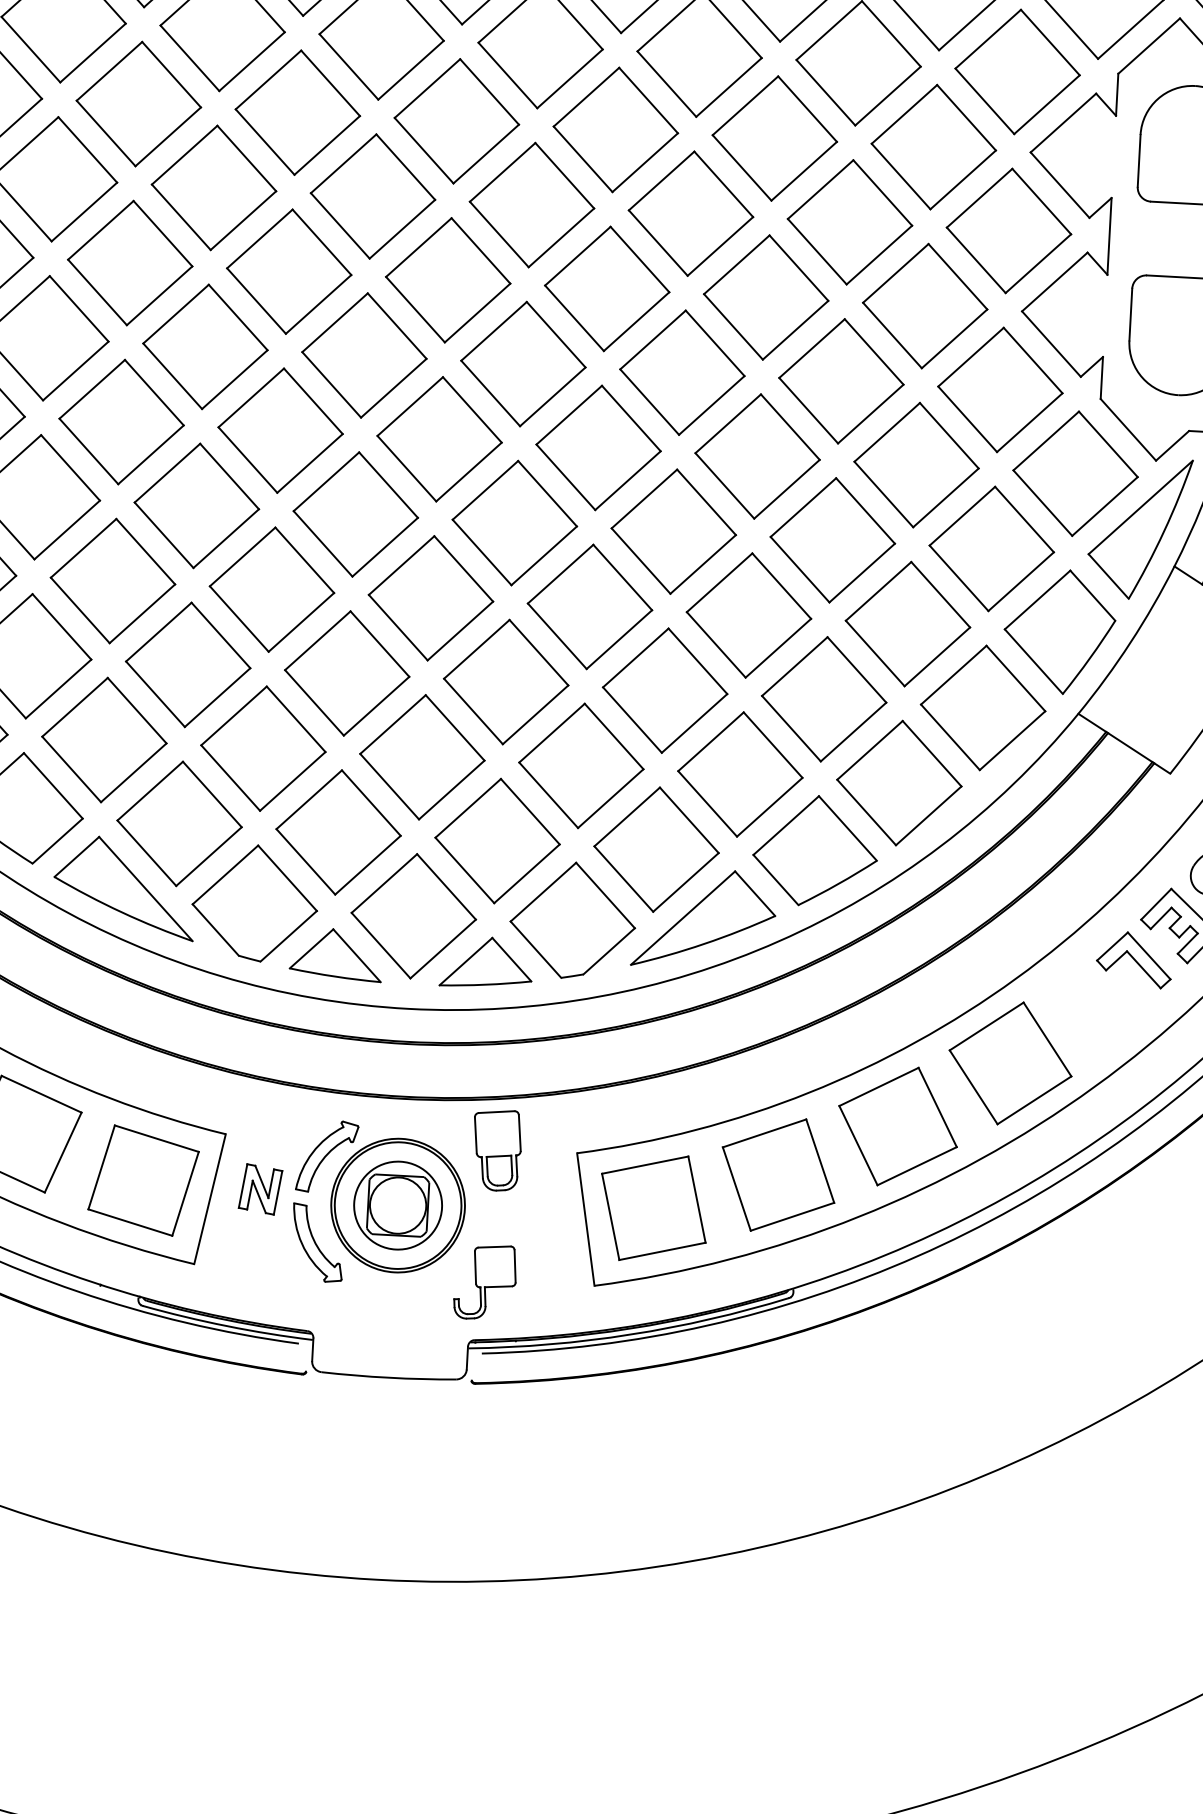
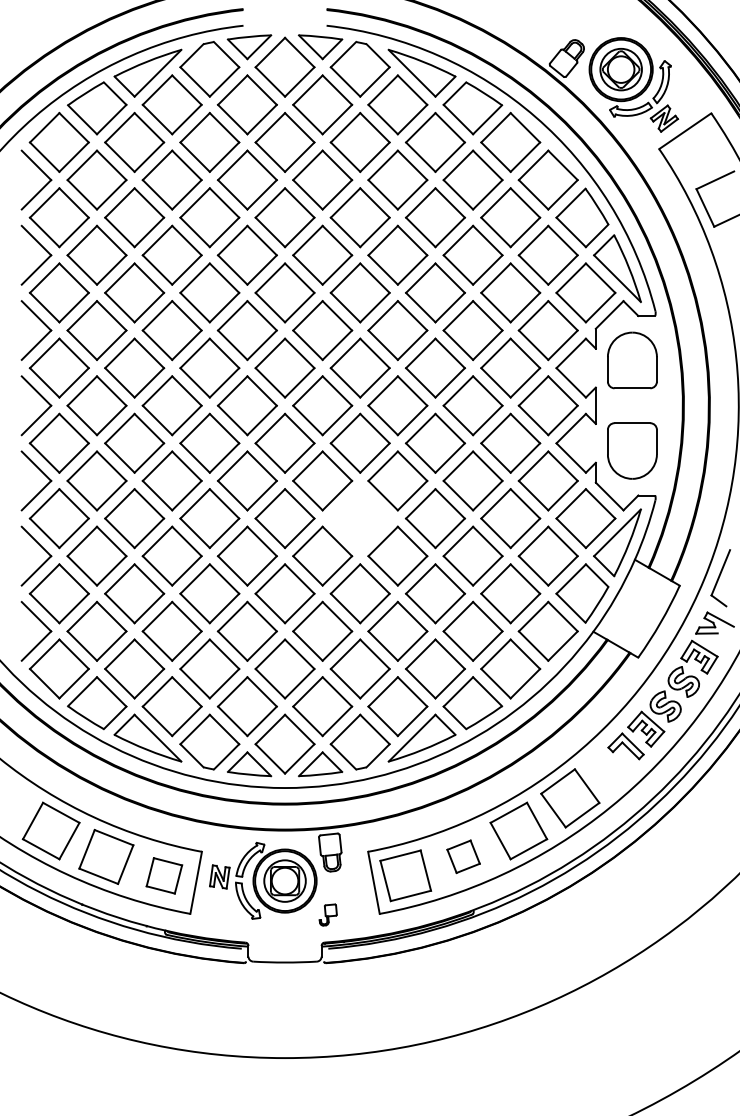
part: (596, 447) -> (359, 518), removed
part: (778, 1174) -> (463, 856), size x0.6
part: (143, 1179) -> (164, 875), size x0.7
part: (486, 1281) -> (328, 914), size x0.6

